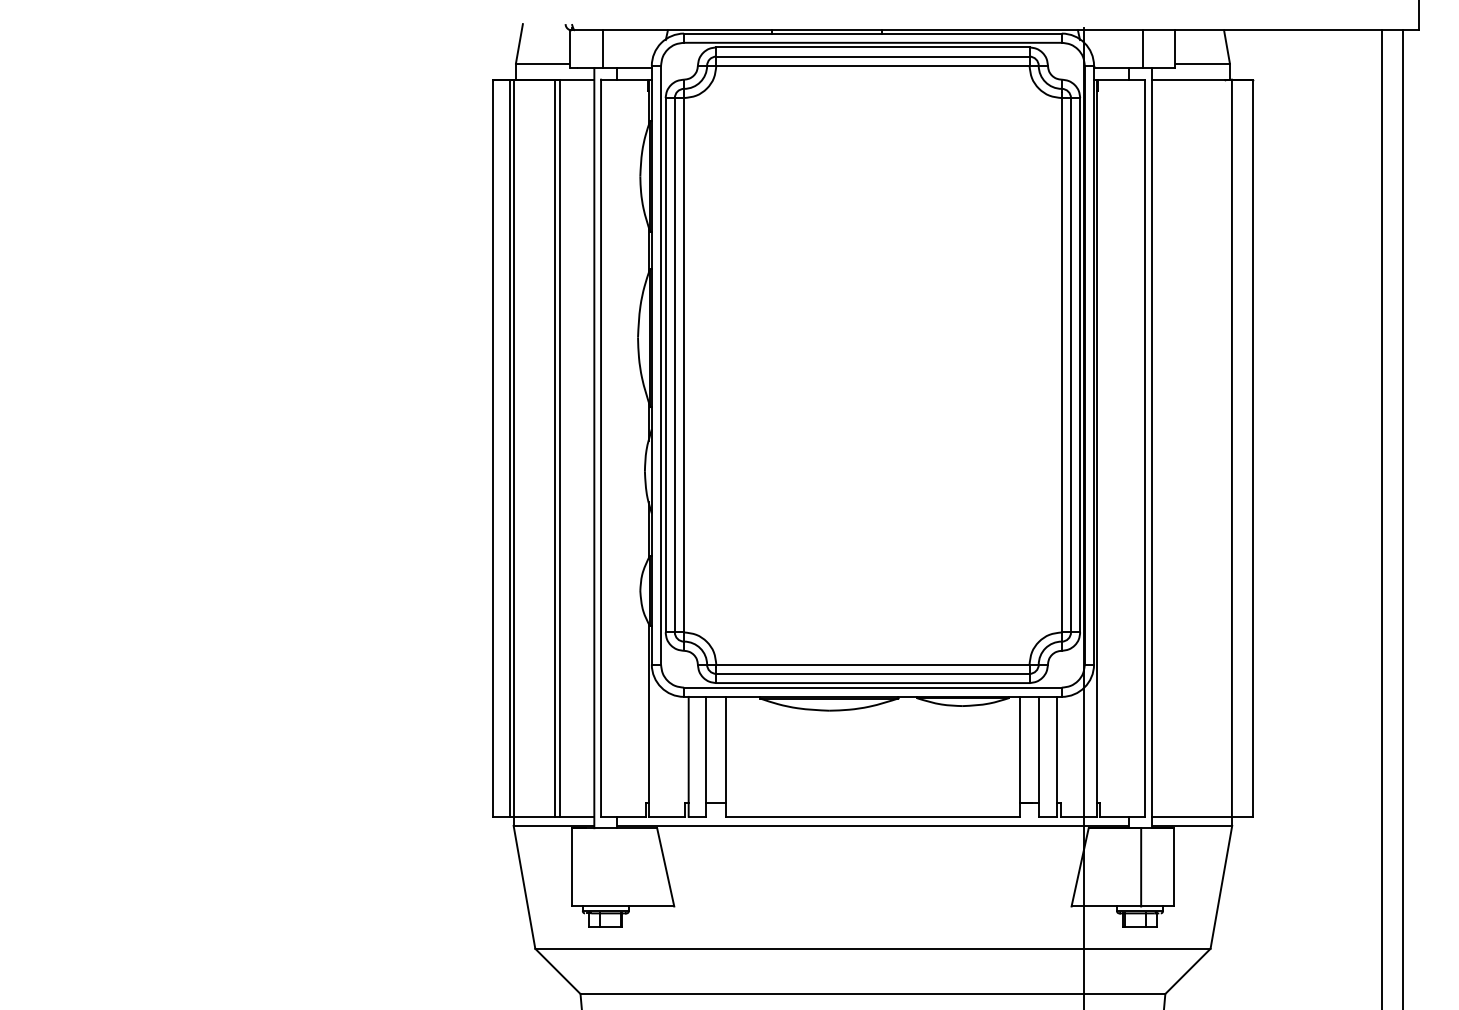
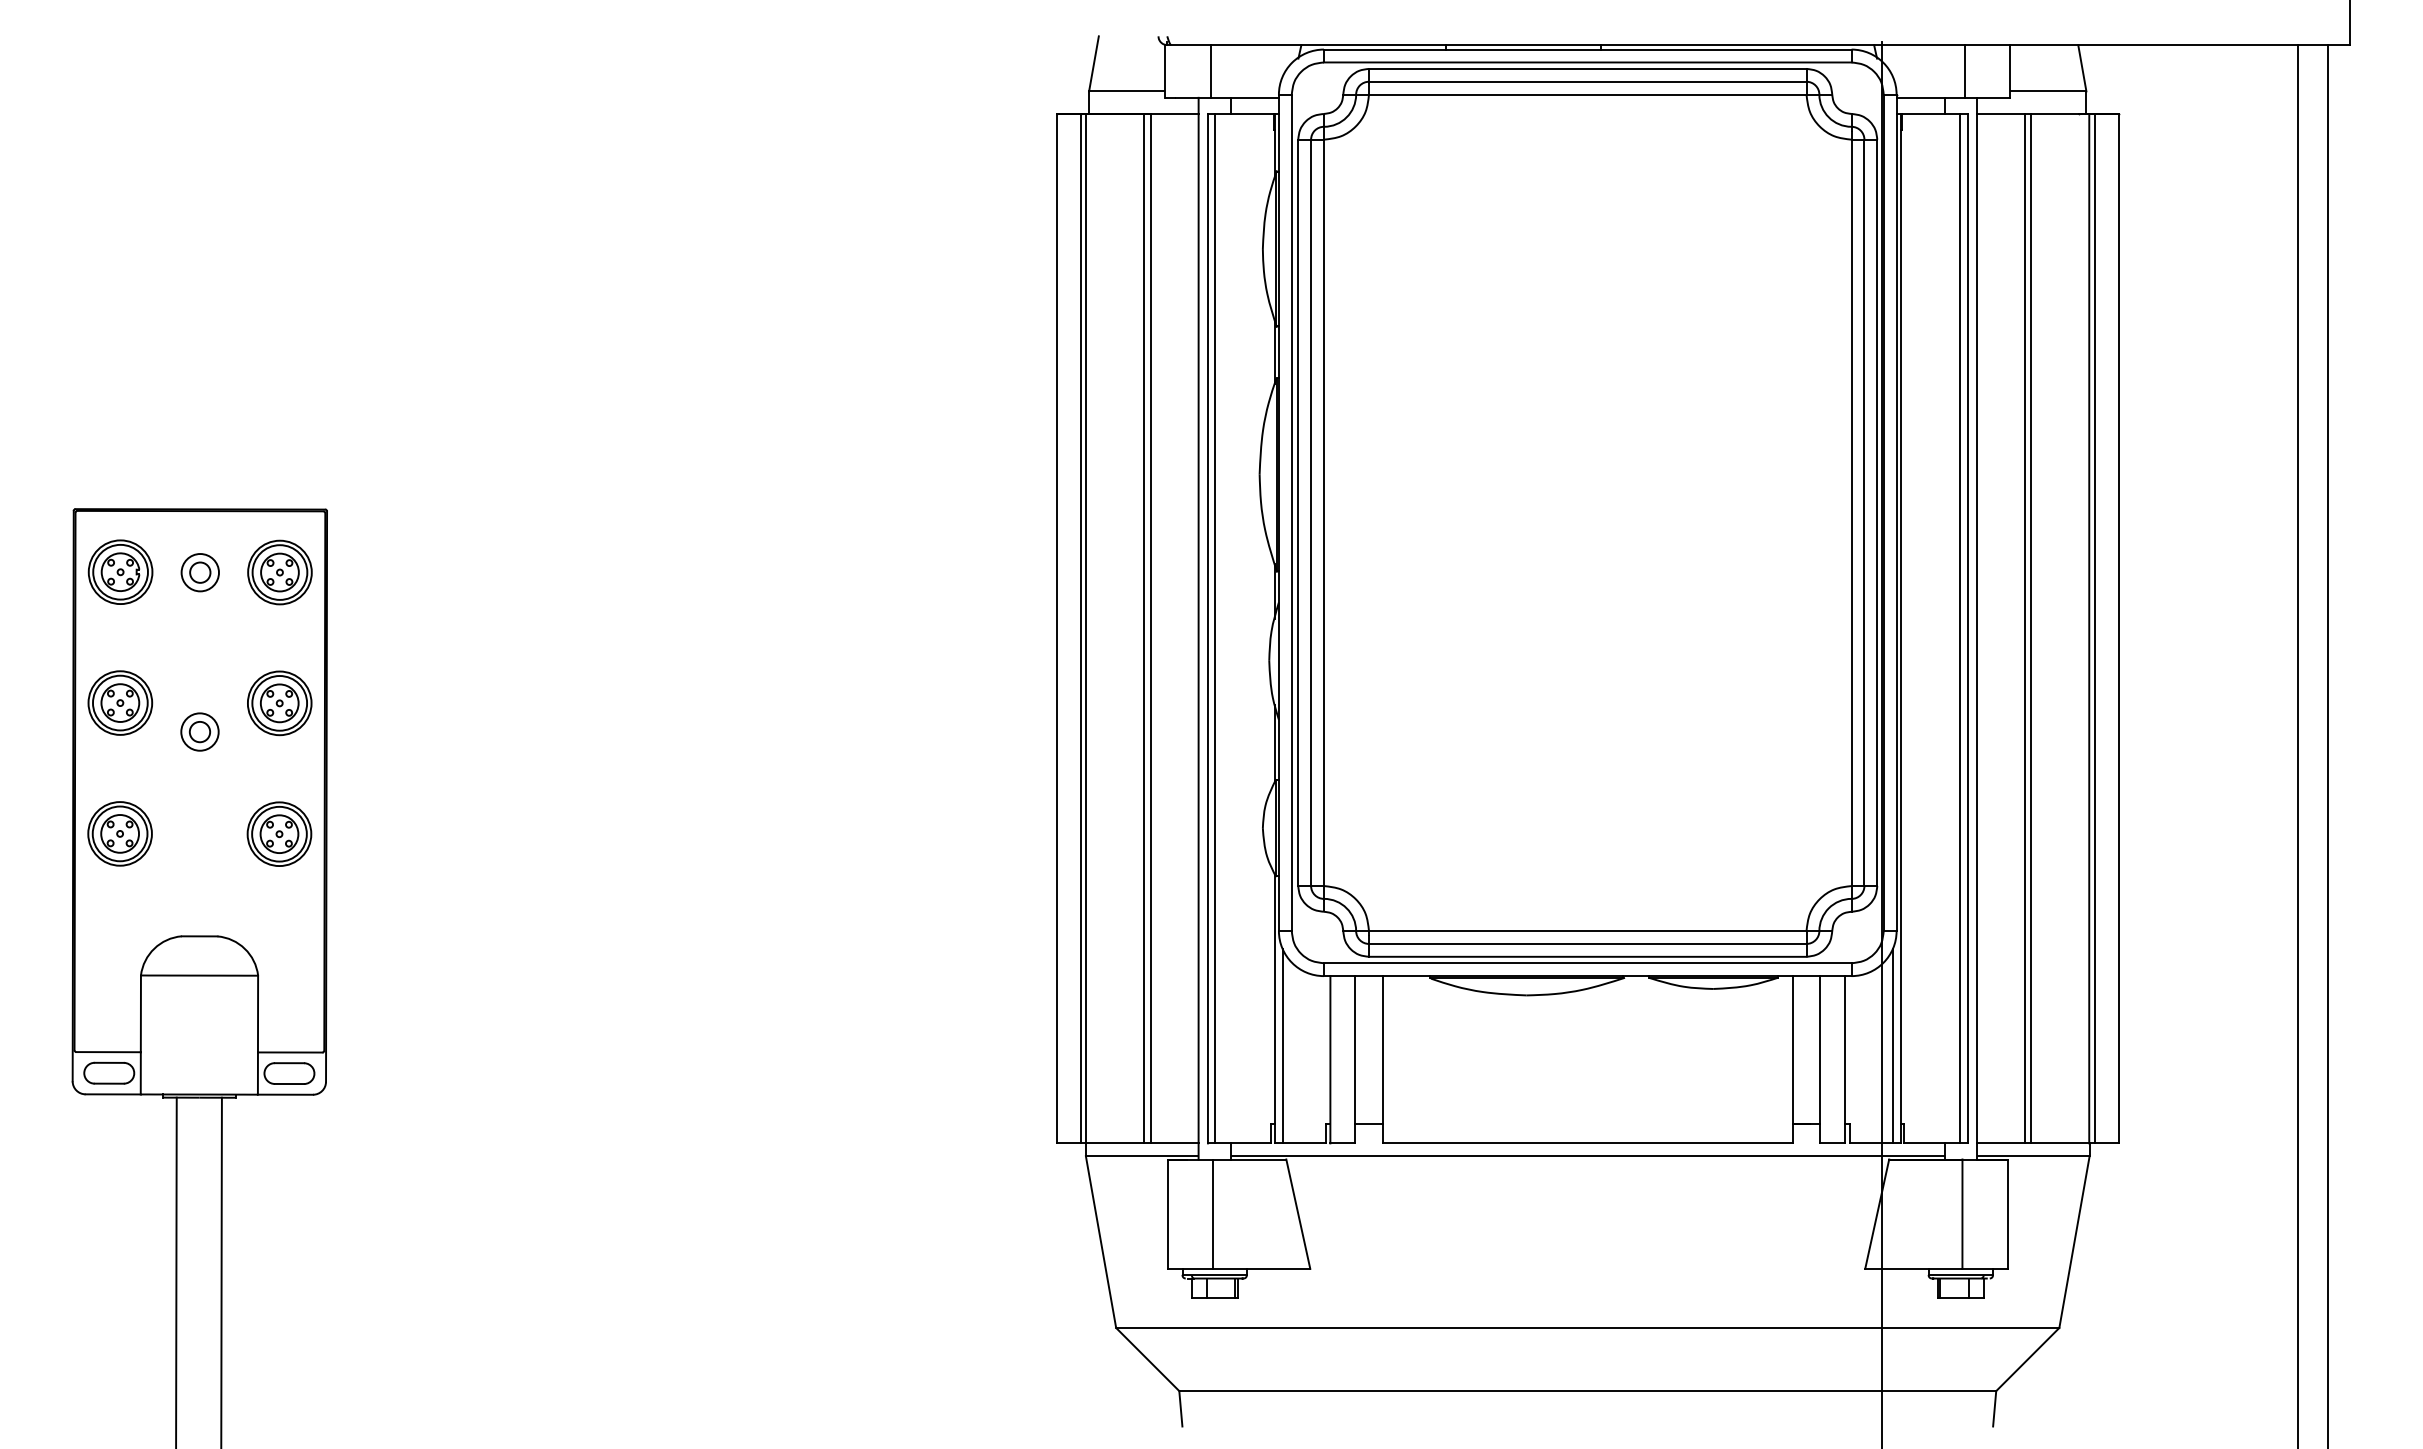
line: (606, 448) -> (1215, 628), added
line: (1139, 448) -> (1960, 628), added
line: (1185, 448) -> (2024, 628), added
line: (1190, 448) -> (2031, 628), added
line: (1235, 448) -> (2094, 628), added
line: (654, 747) -> (1282, 1046), added
line: (1091, 747) -> (1892, 1046), added
line: (604, 866) -> (1213, 1213), added

